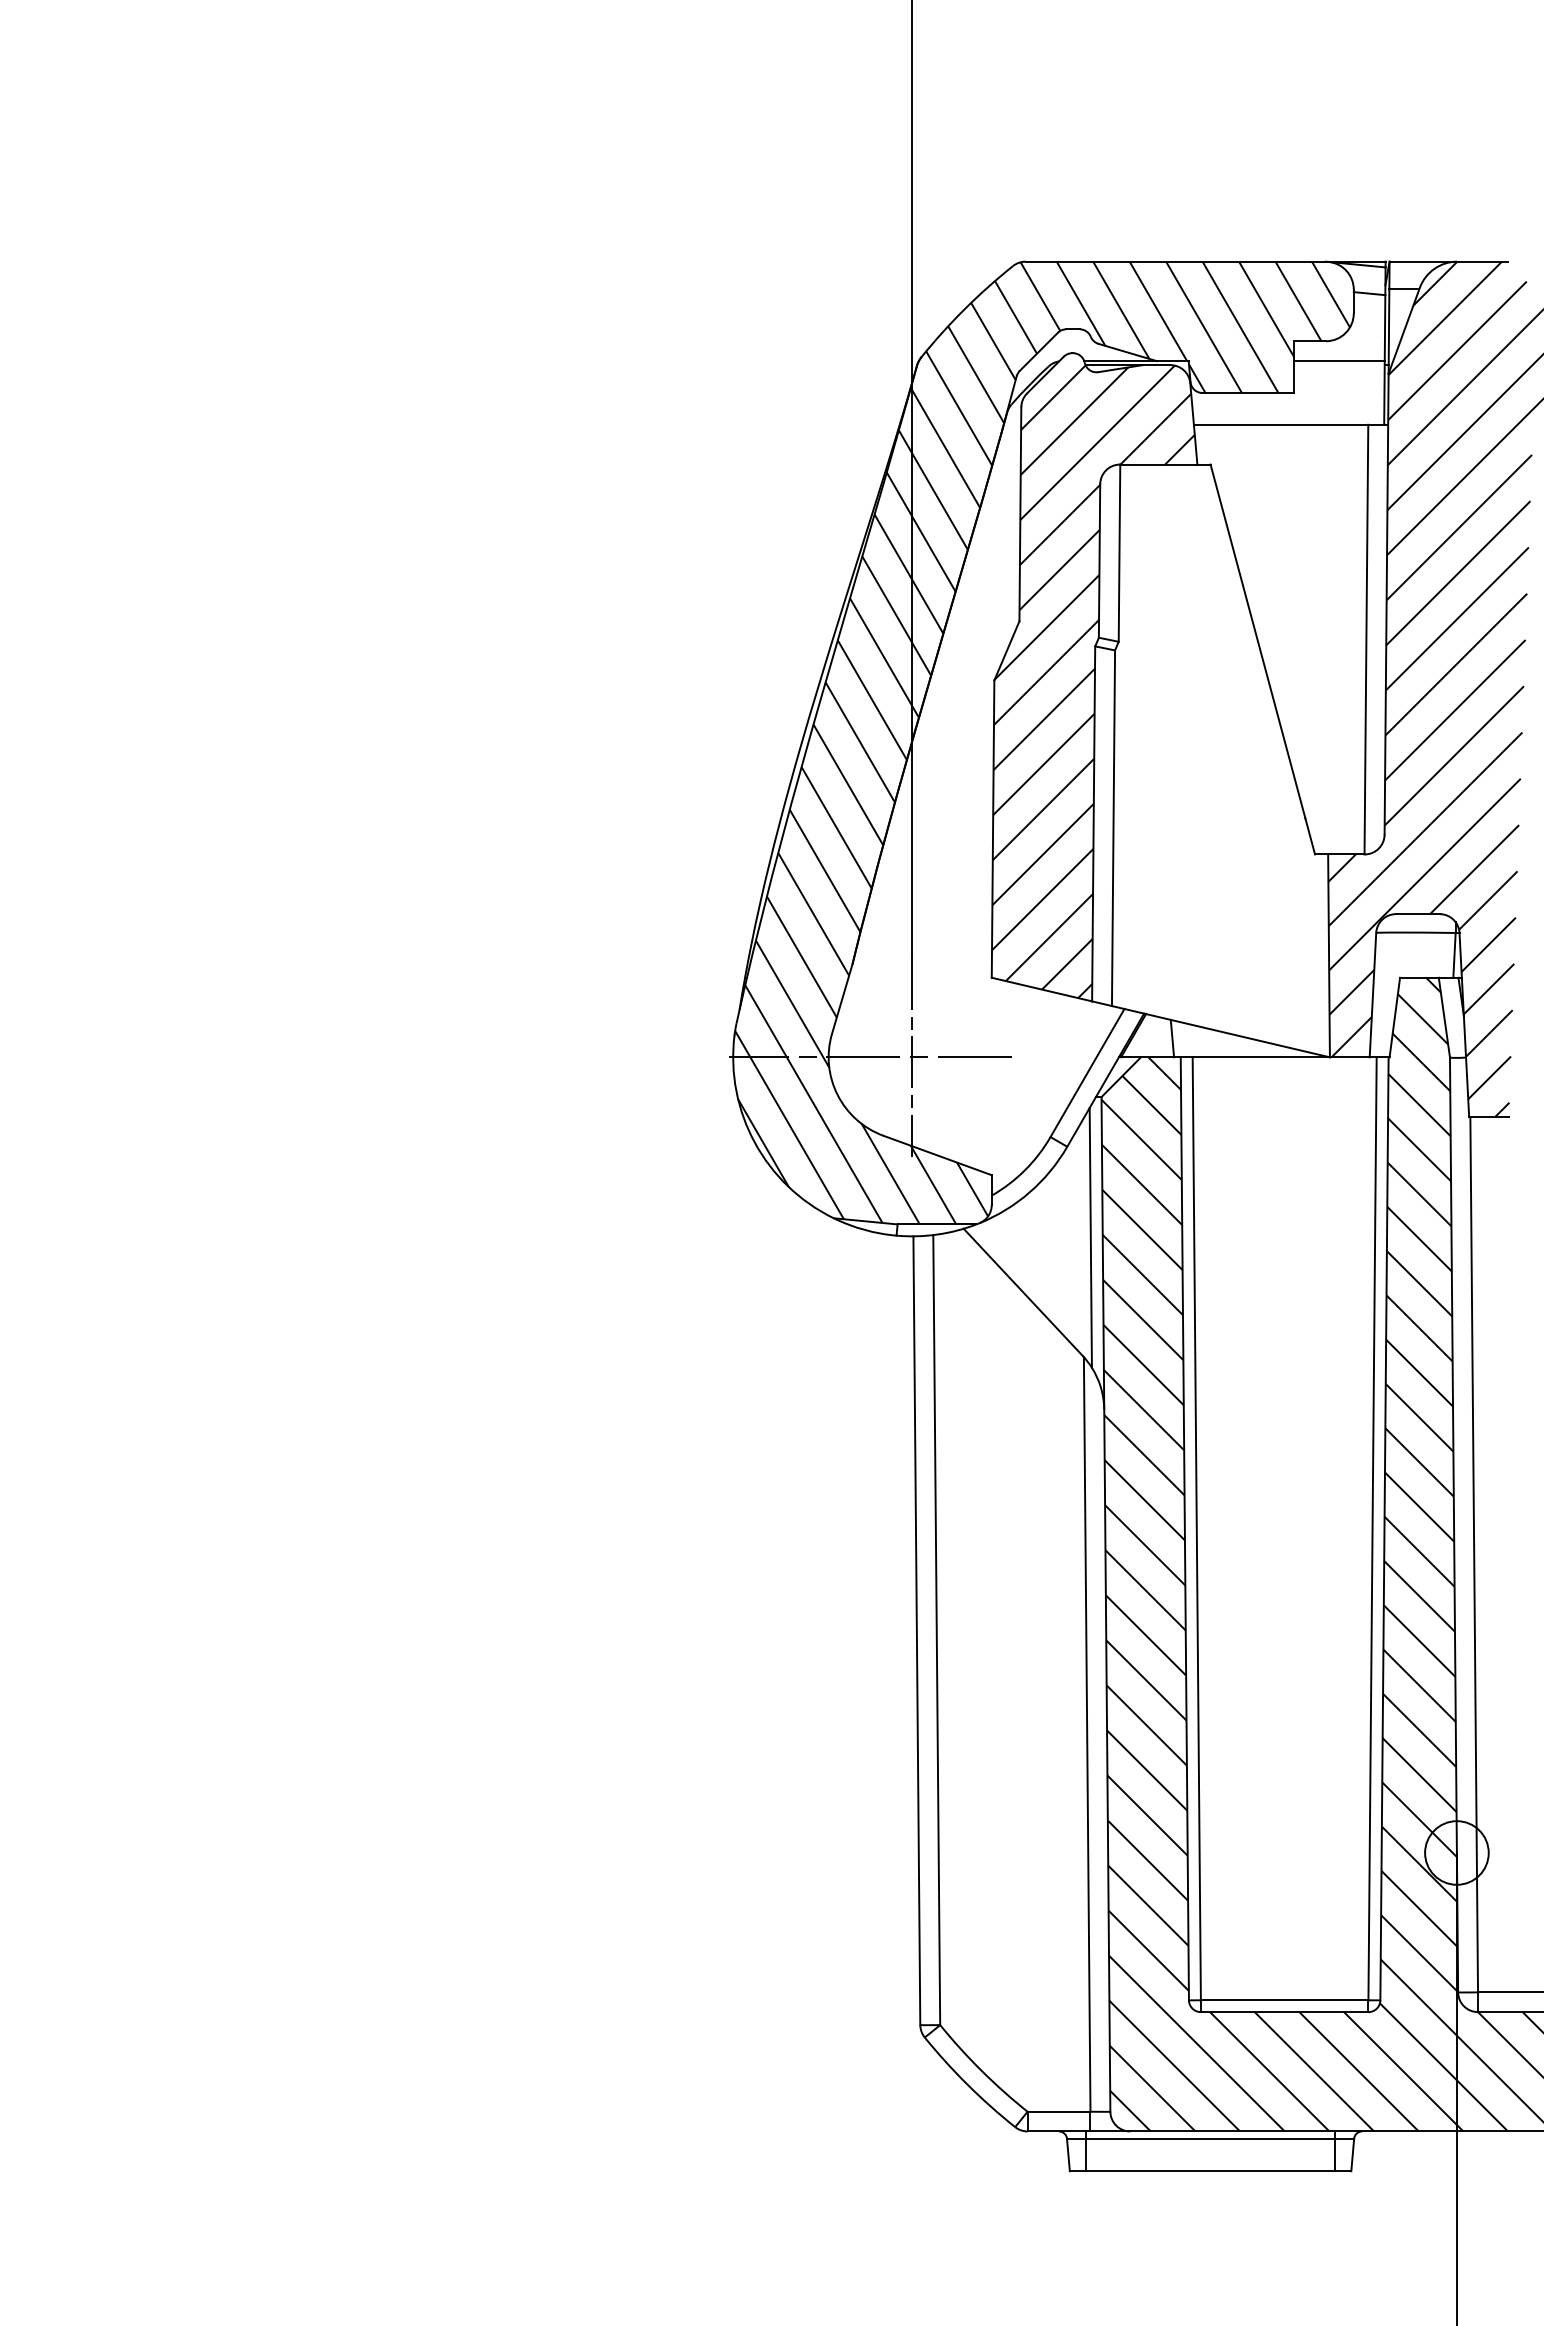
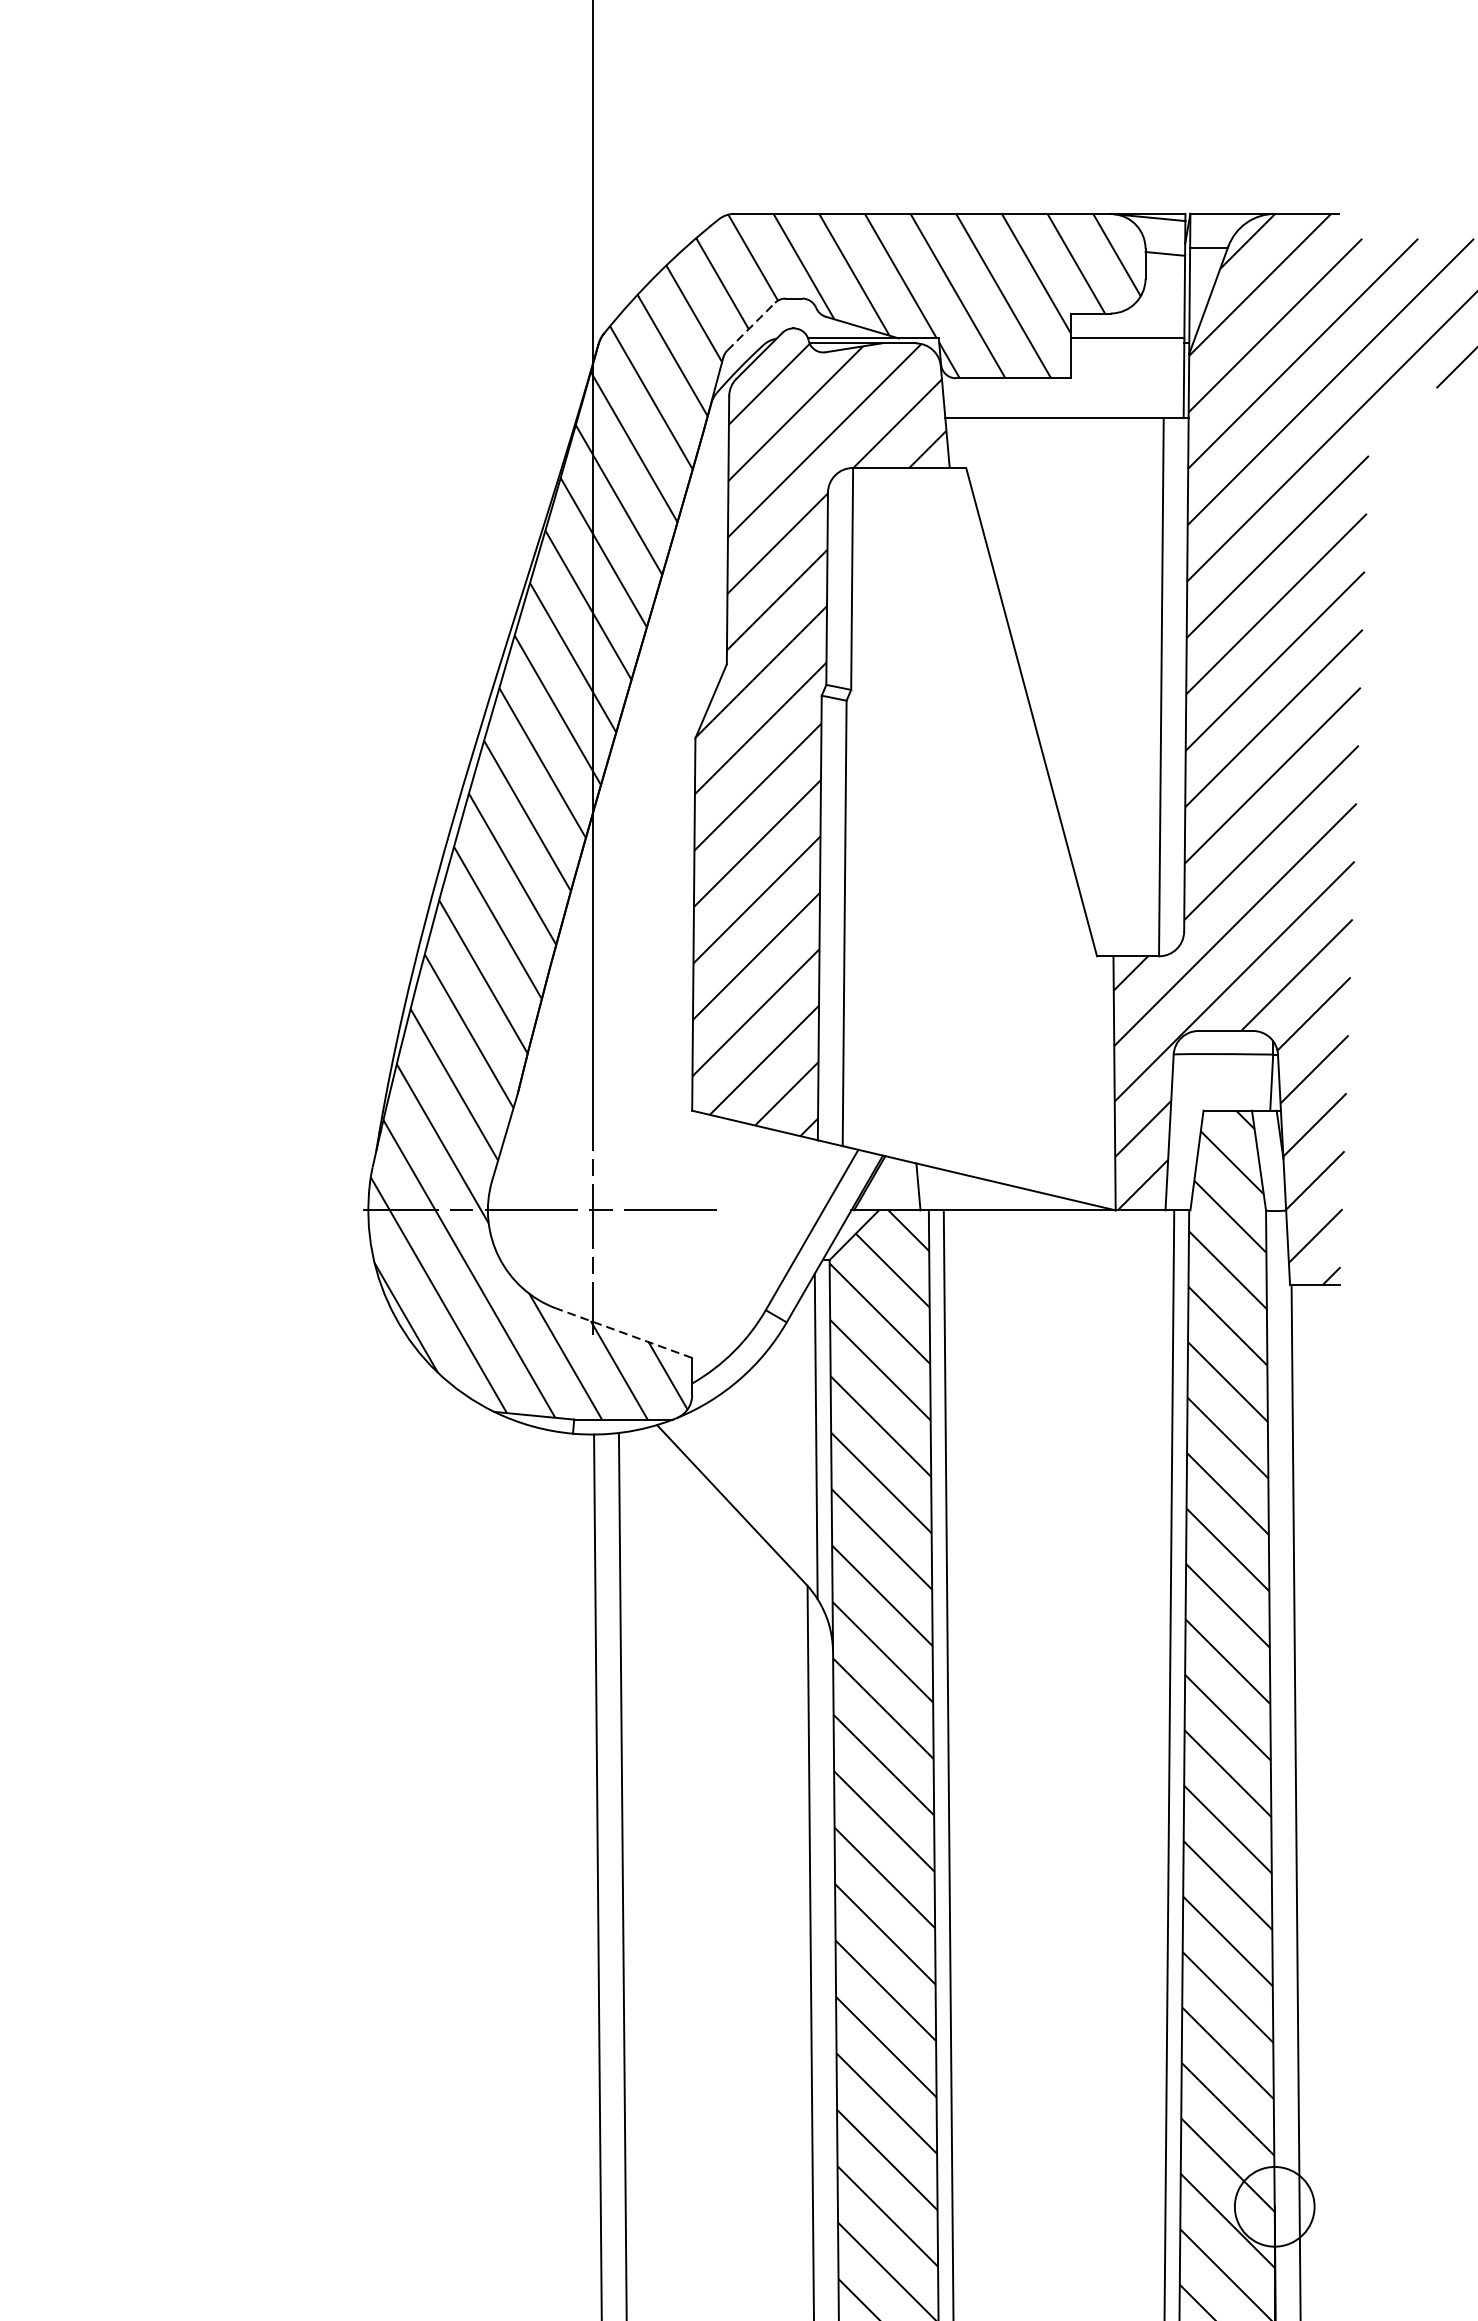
line: (1038, 351) -> (750, 326), solid -> dashed
line: (937, 1155) -> (624, 1333), solid -> dashed

